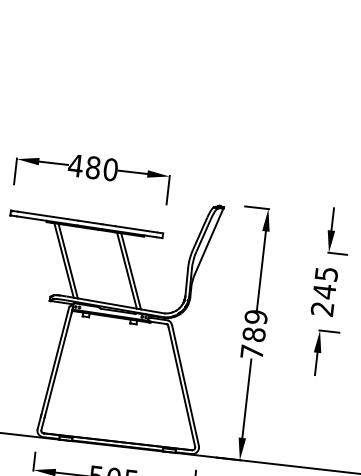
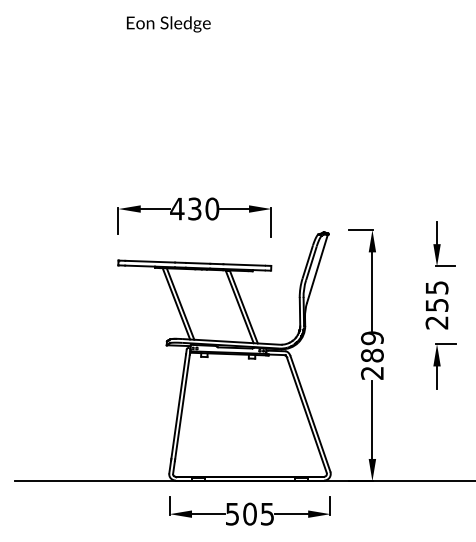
text: (93, 167) -> (194, 208), 480 -> 430
text: (324, 291) -> (437, 305), 245 -> 255
text: (252, 351) -> (372, 372), 789 -> 289

